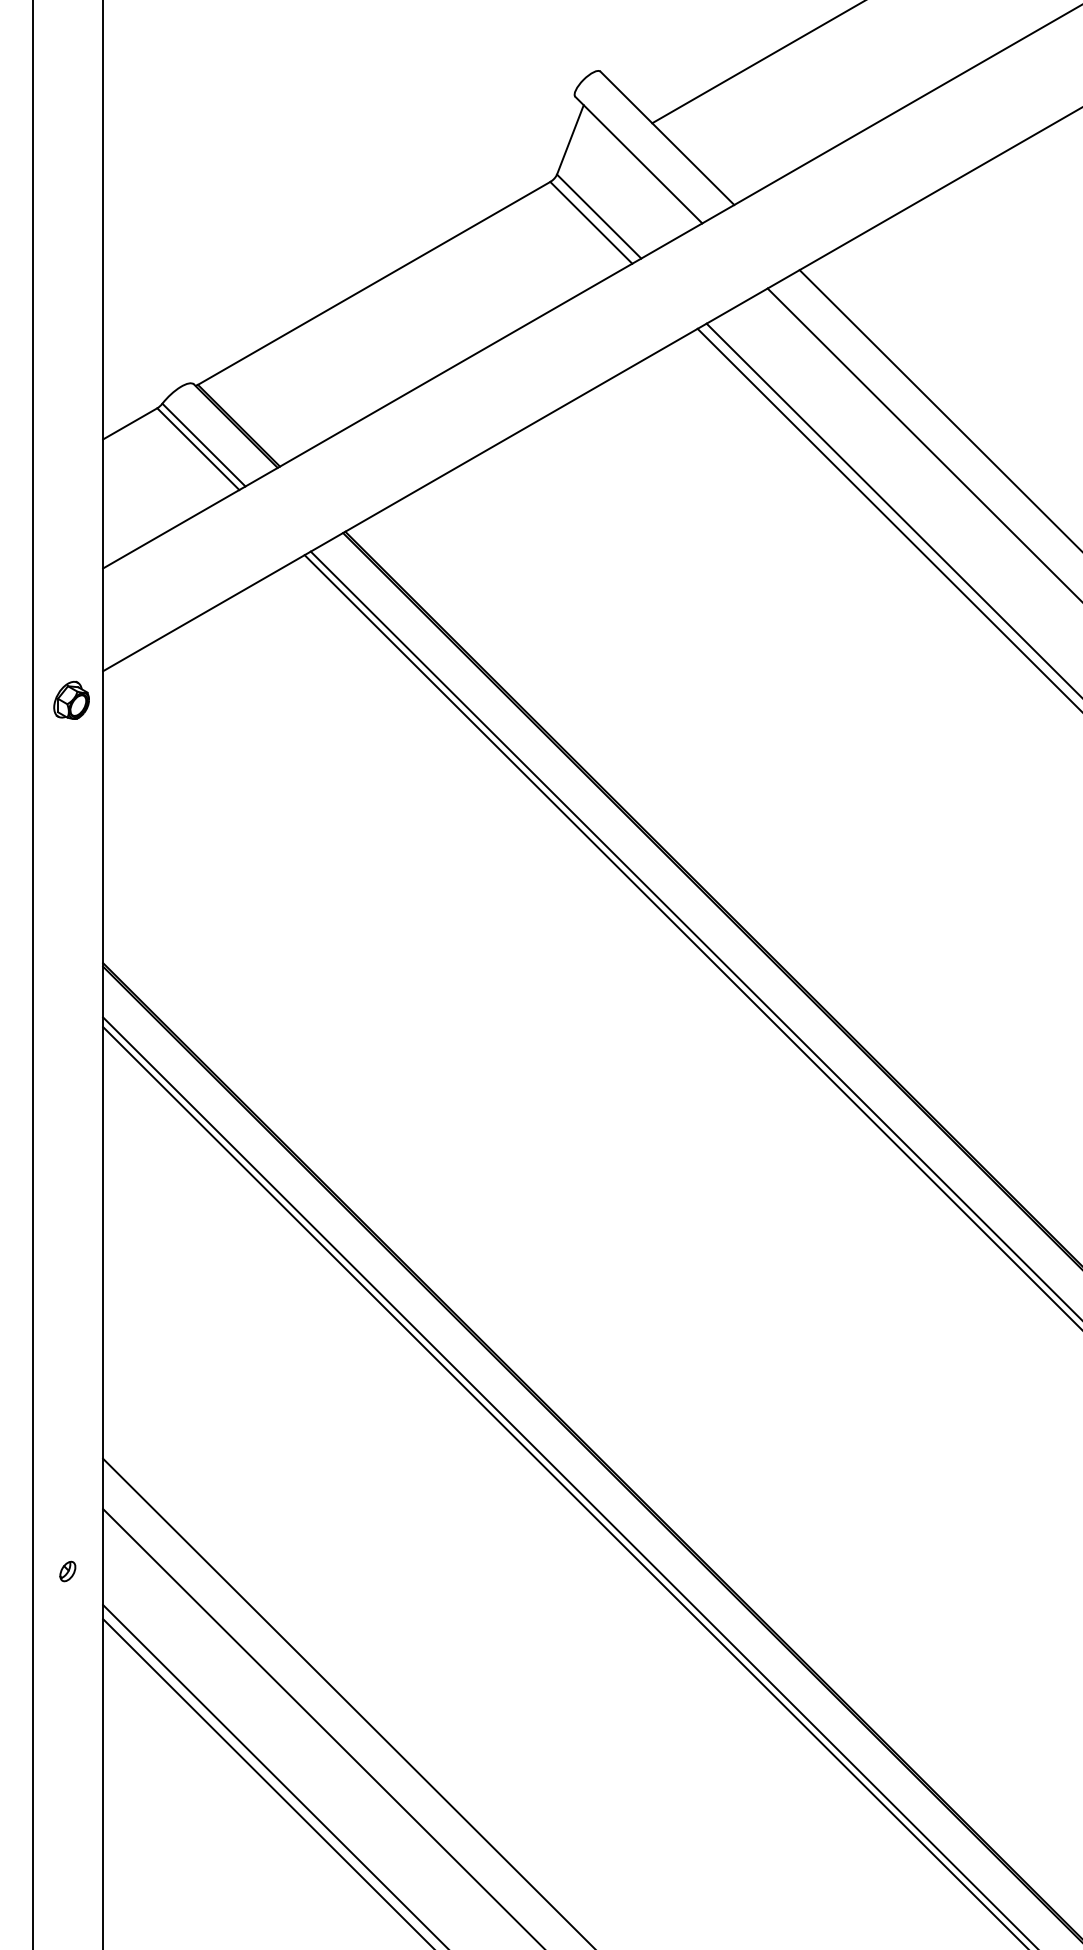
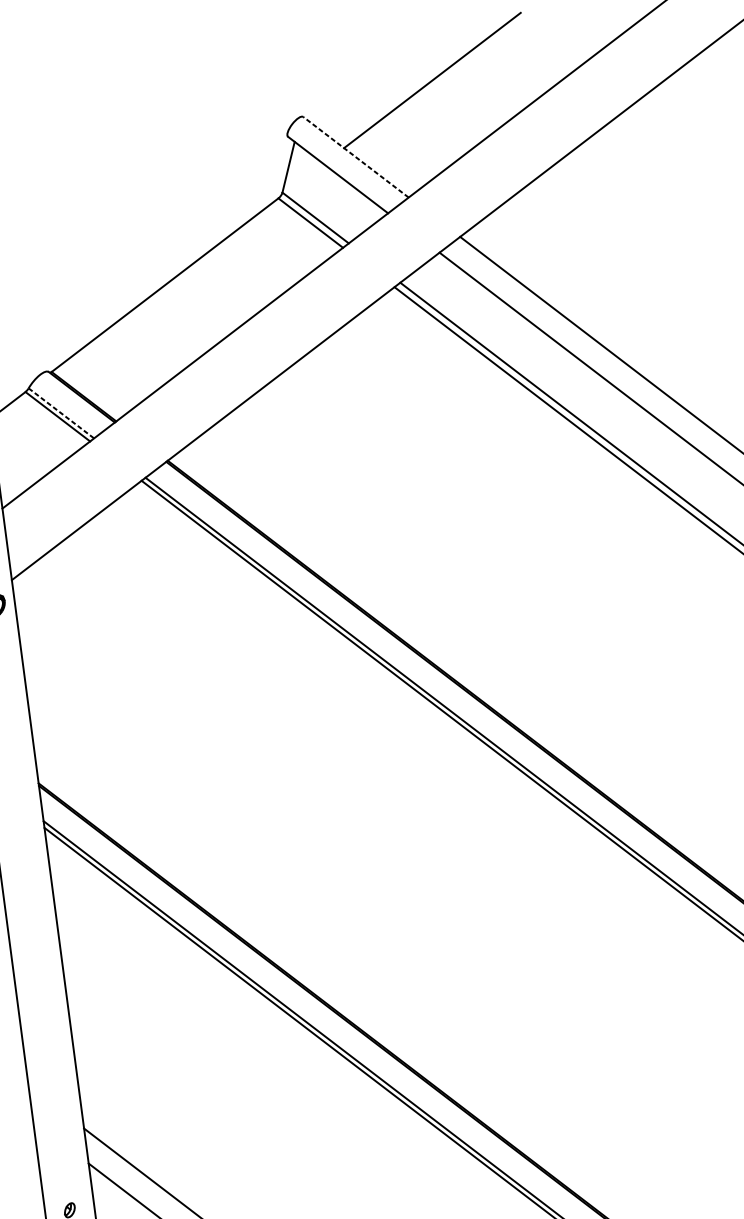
line: (667, 137) -> (355, 156), solid -> dashed
line: (203, 445) -> (61, 413), solid -> dashed

